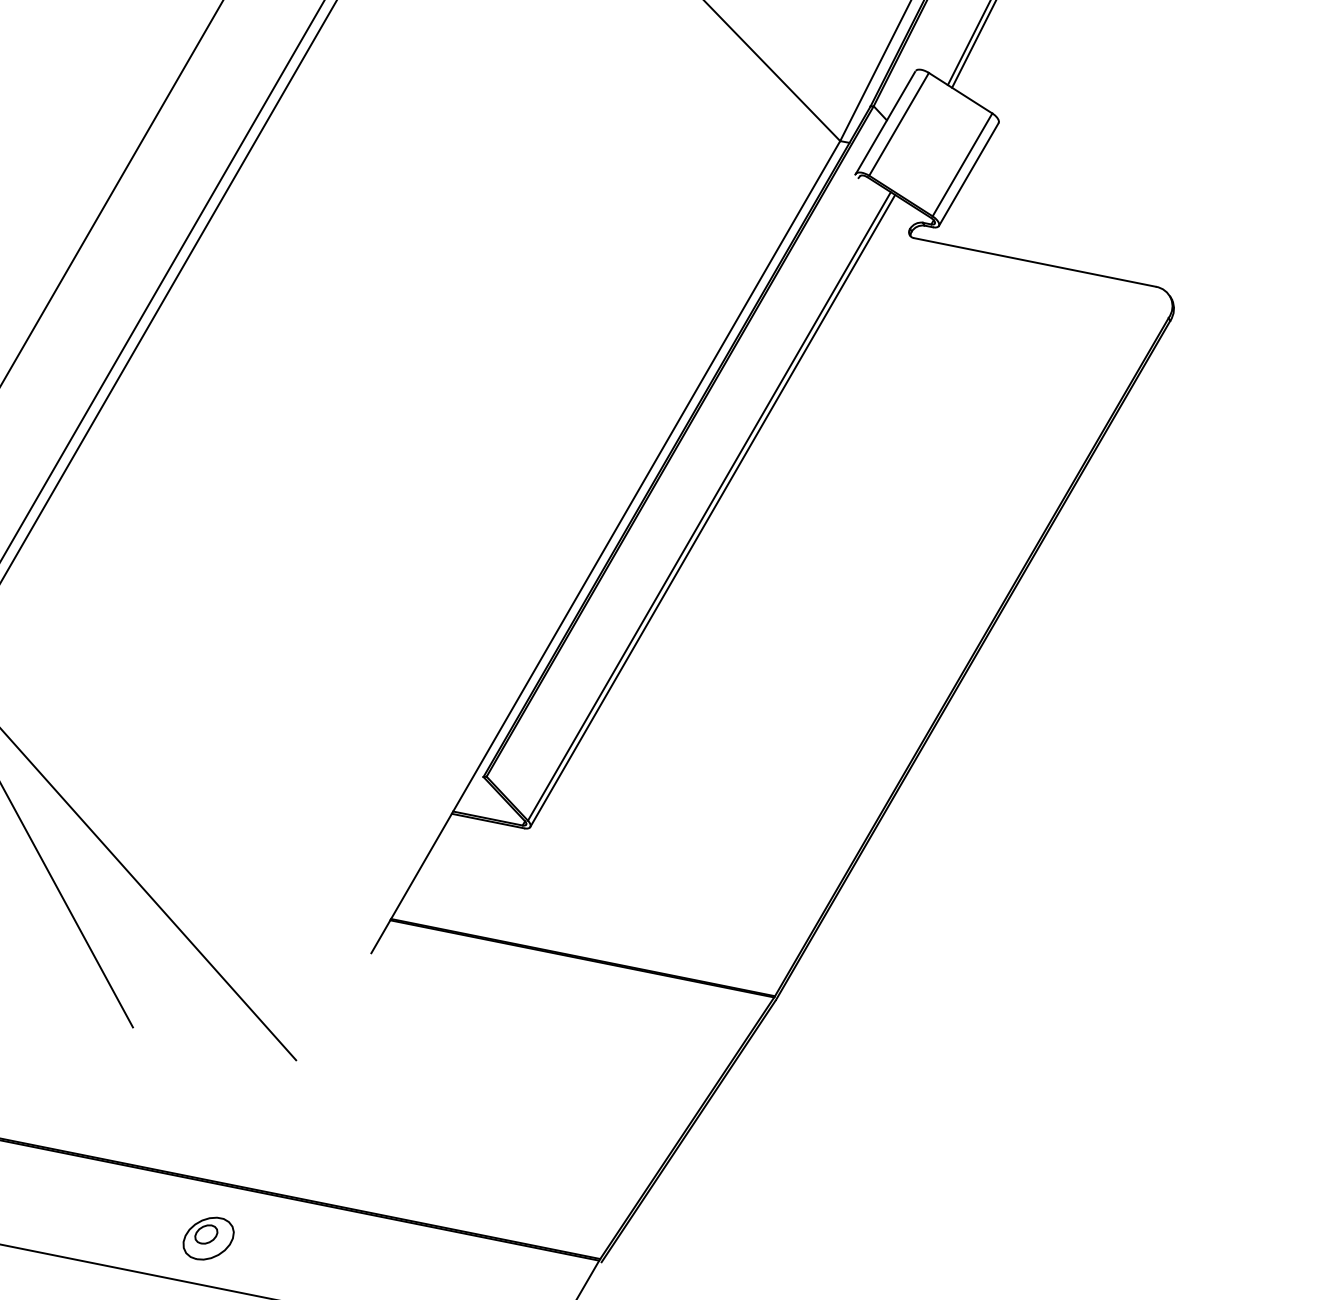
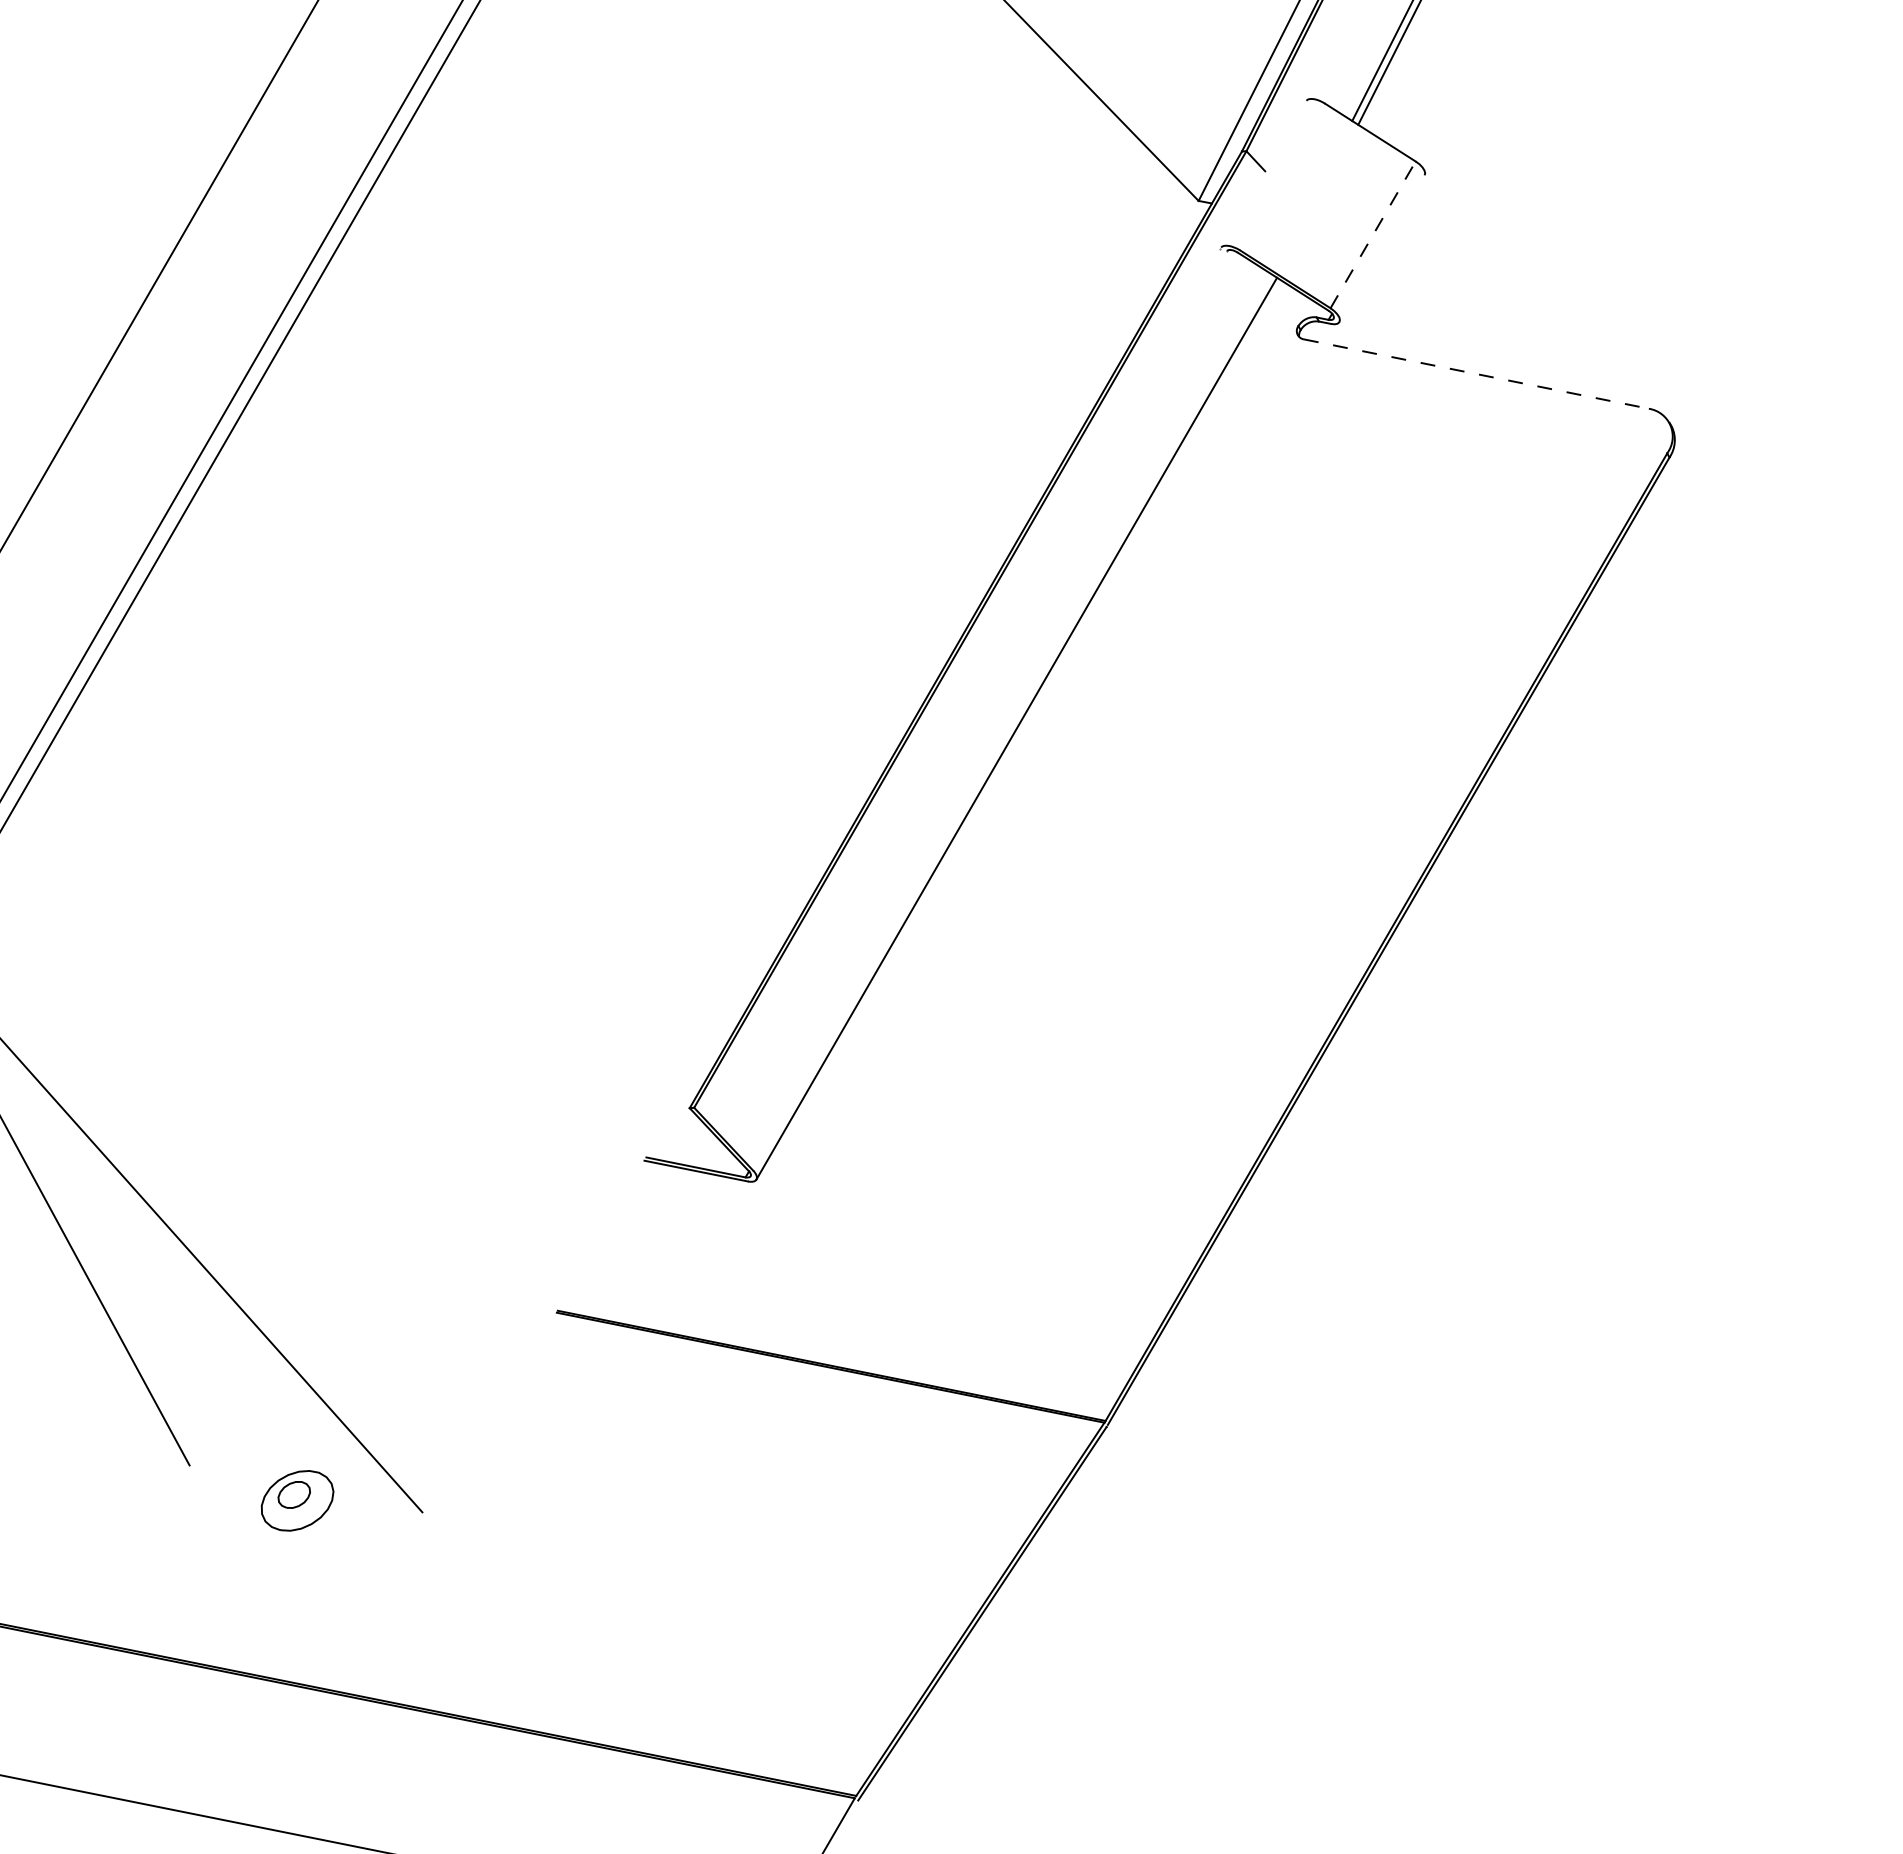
line: (885, 122) -> (1263, 174), removed
line: (898, 123) -> (1282, 176), removed
line: (962, 164) -> (1373, 234), solid -> dashed
line: (968, 174) -> (1381, 248), removed
line: (1034, 262) -> (1476, 374), solid -> dashed
line: (709, 505) -> (1011, 721), removed
line: (605, 546) -> (863, 779), removed
part: (208, 1238) -> (297, 1500), moved

